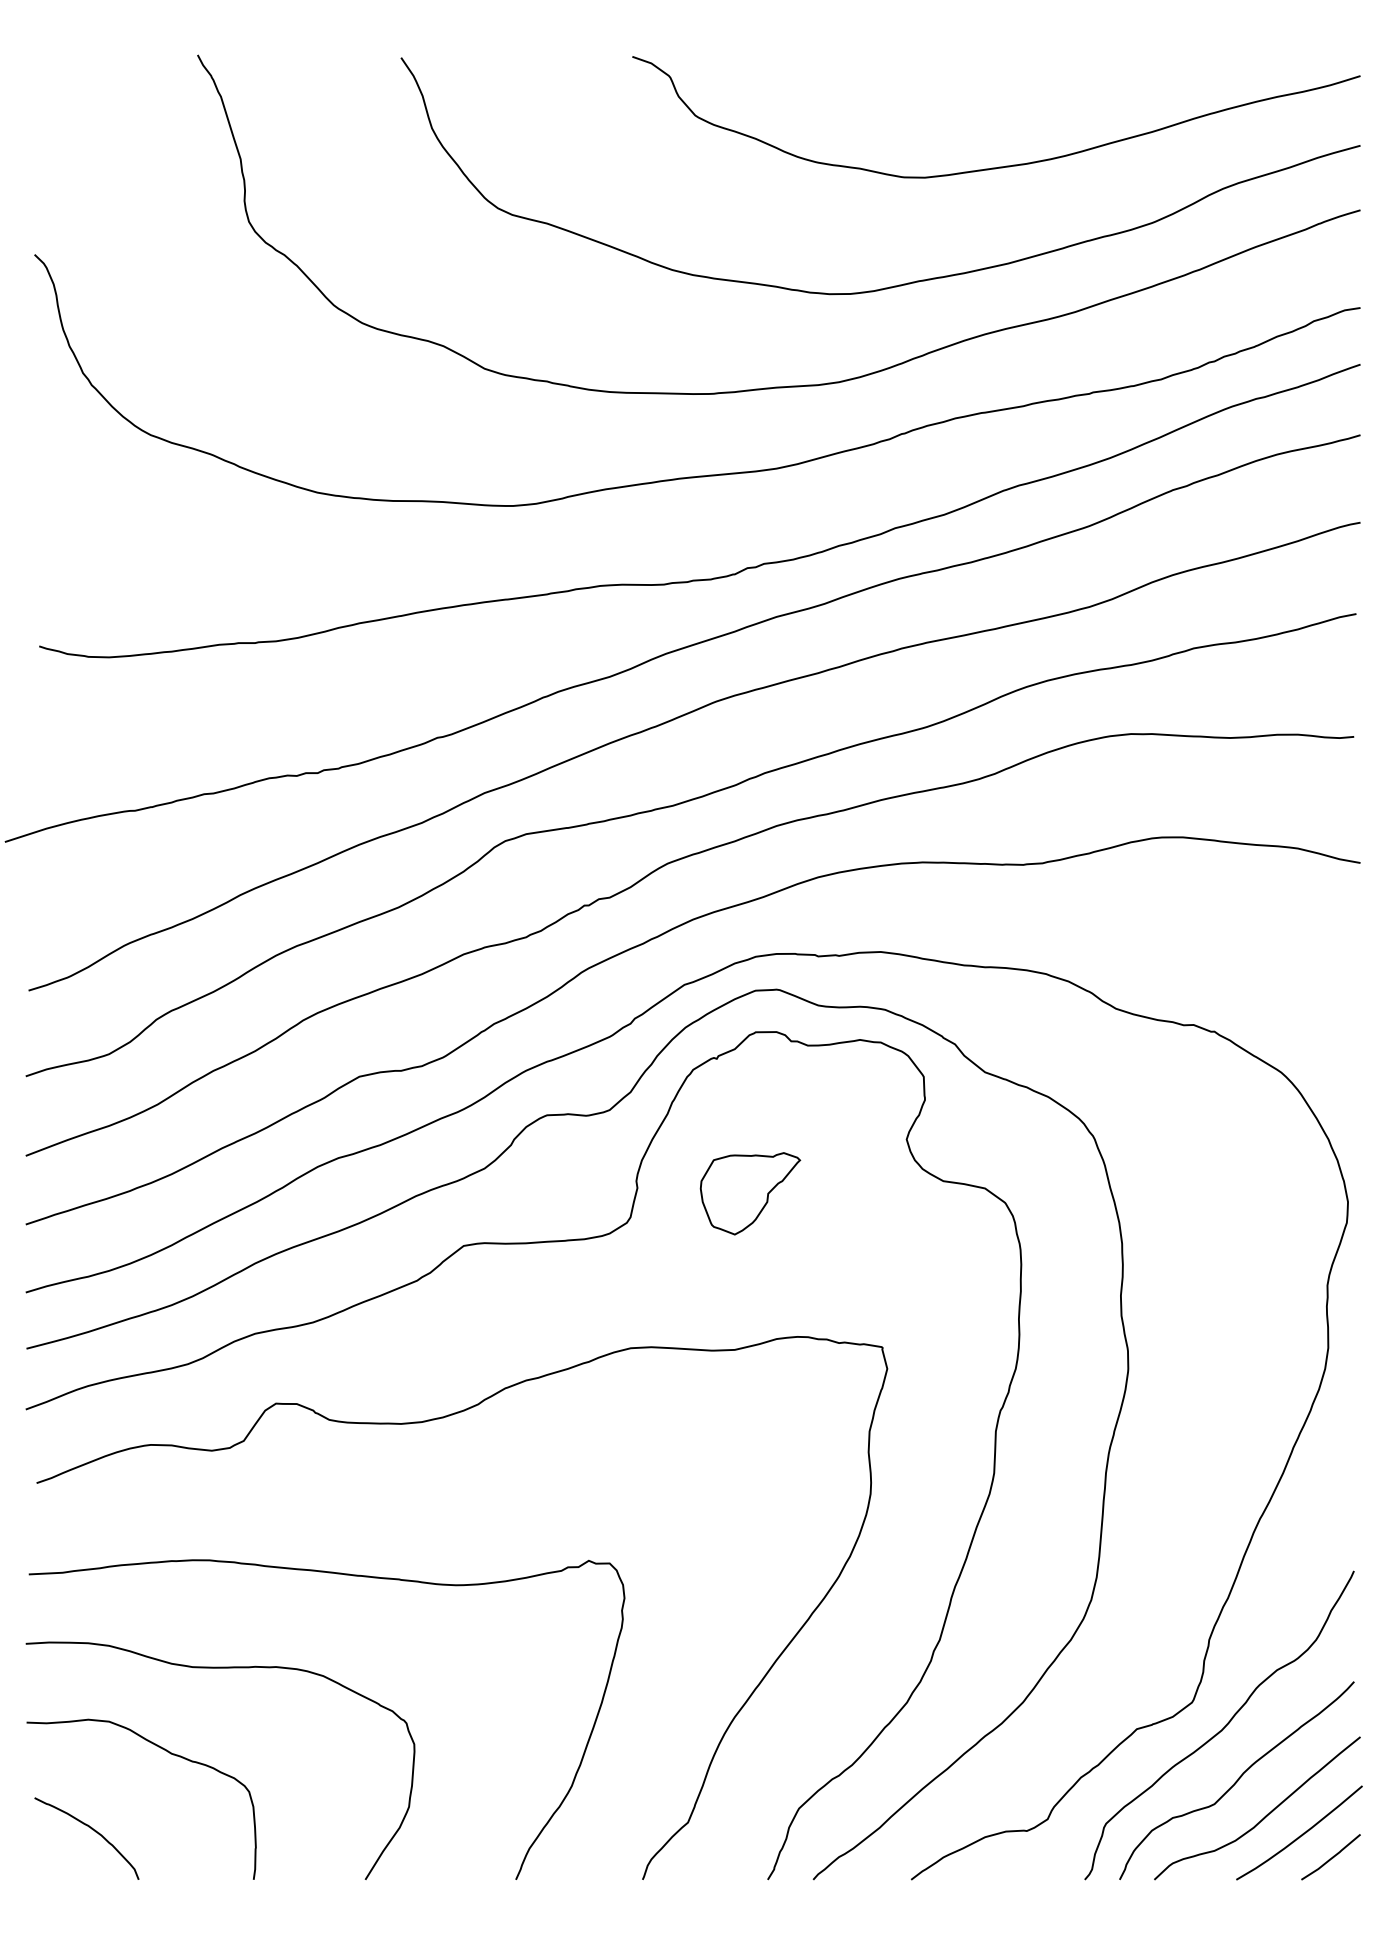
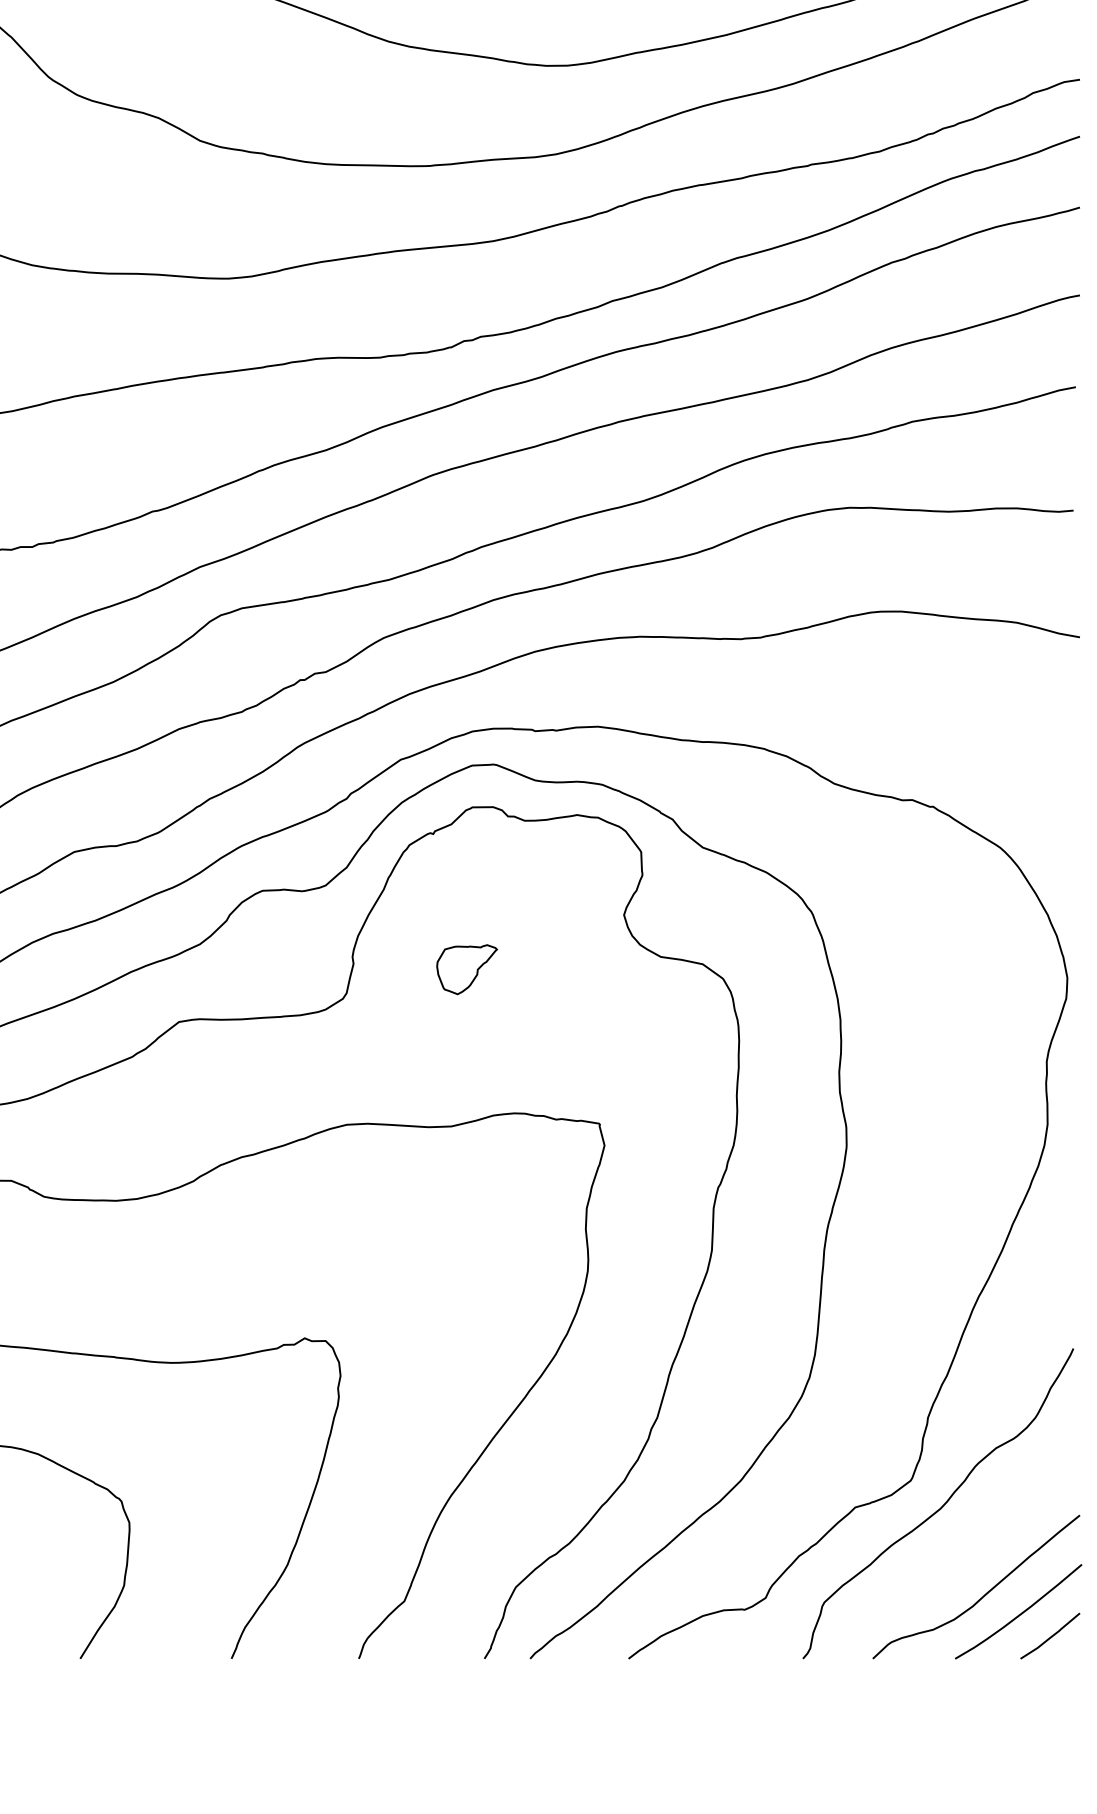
part: (750, 1193) -> (467, 969), size x0.6
curve: (1236, 1780) -> (955, 1559), removed

